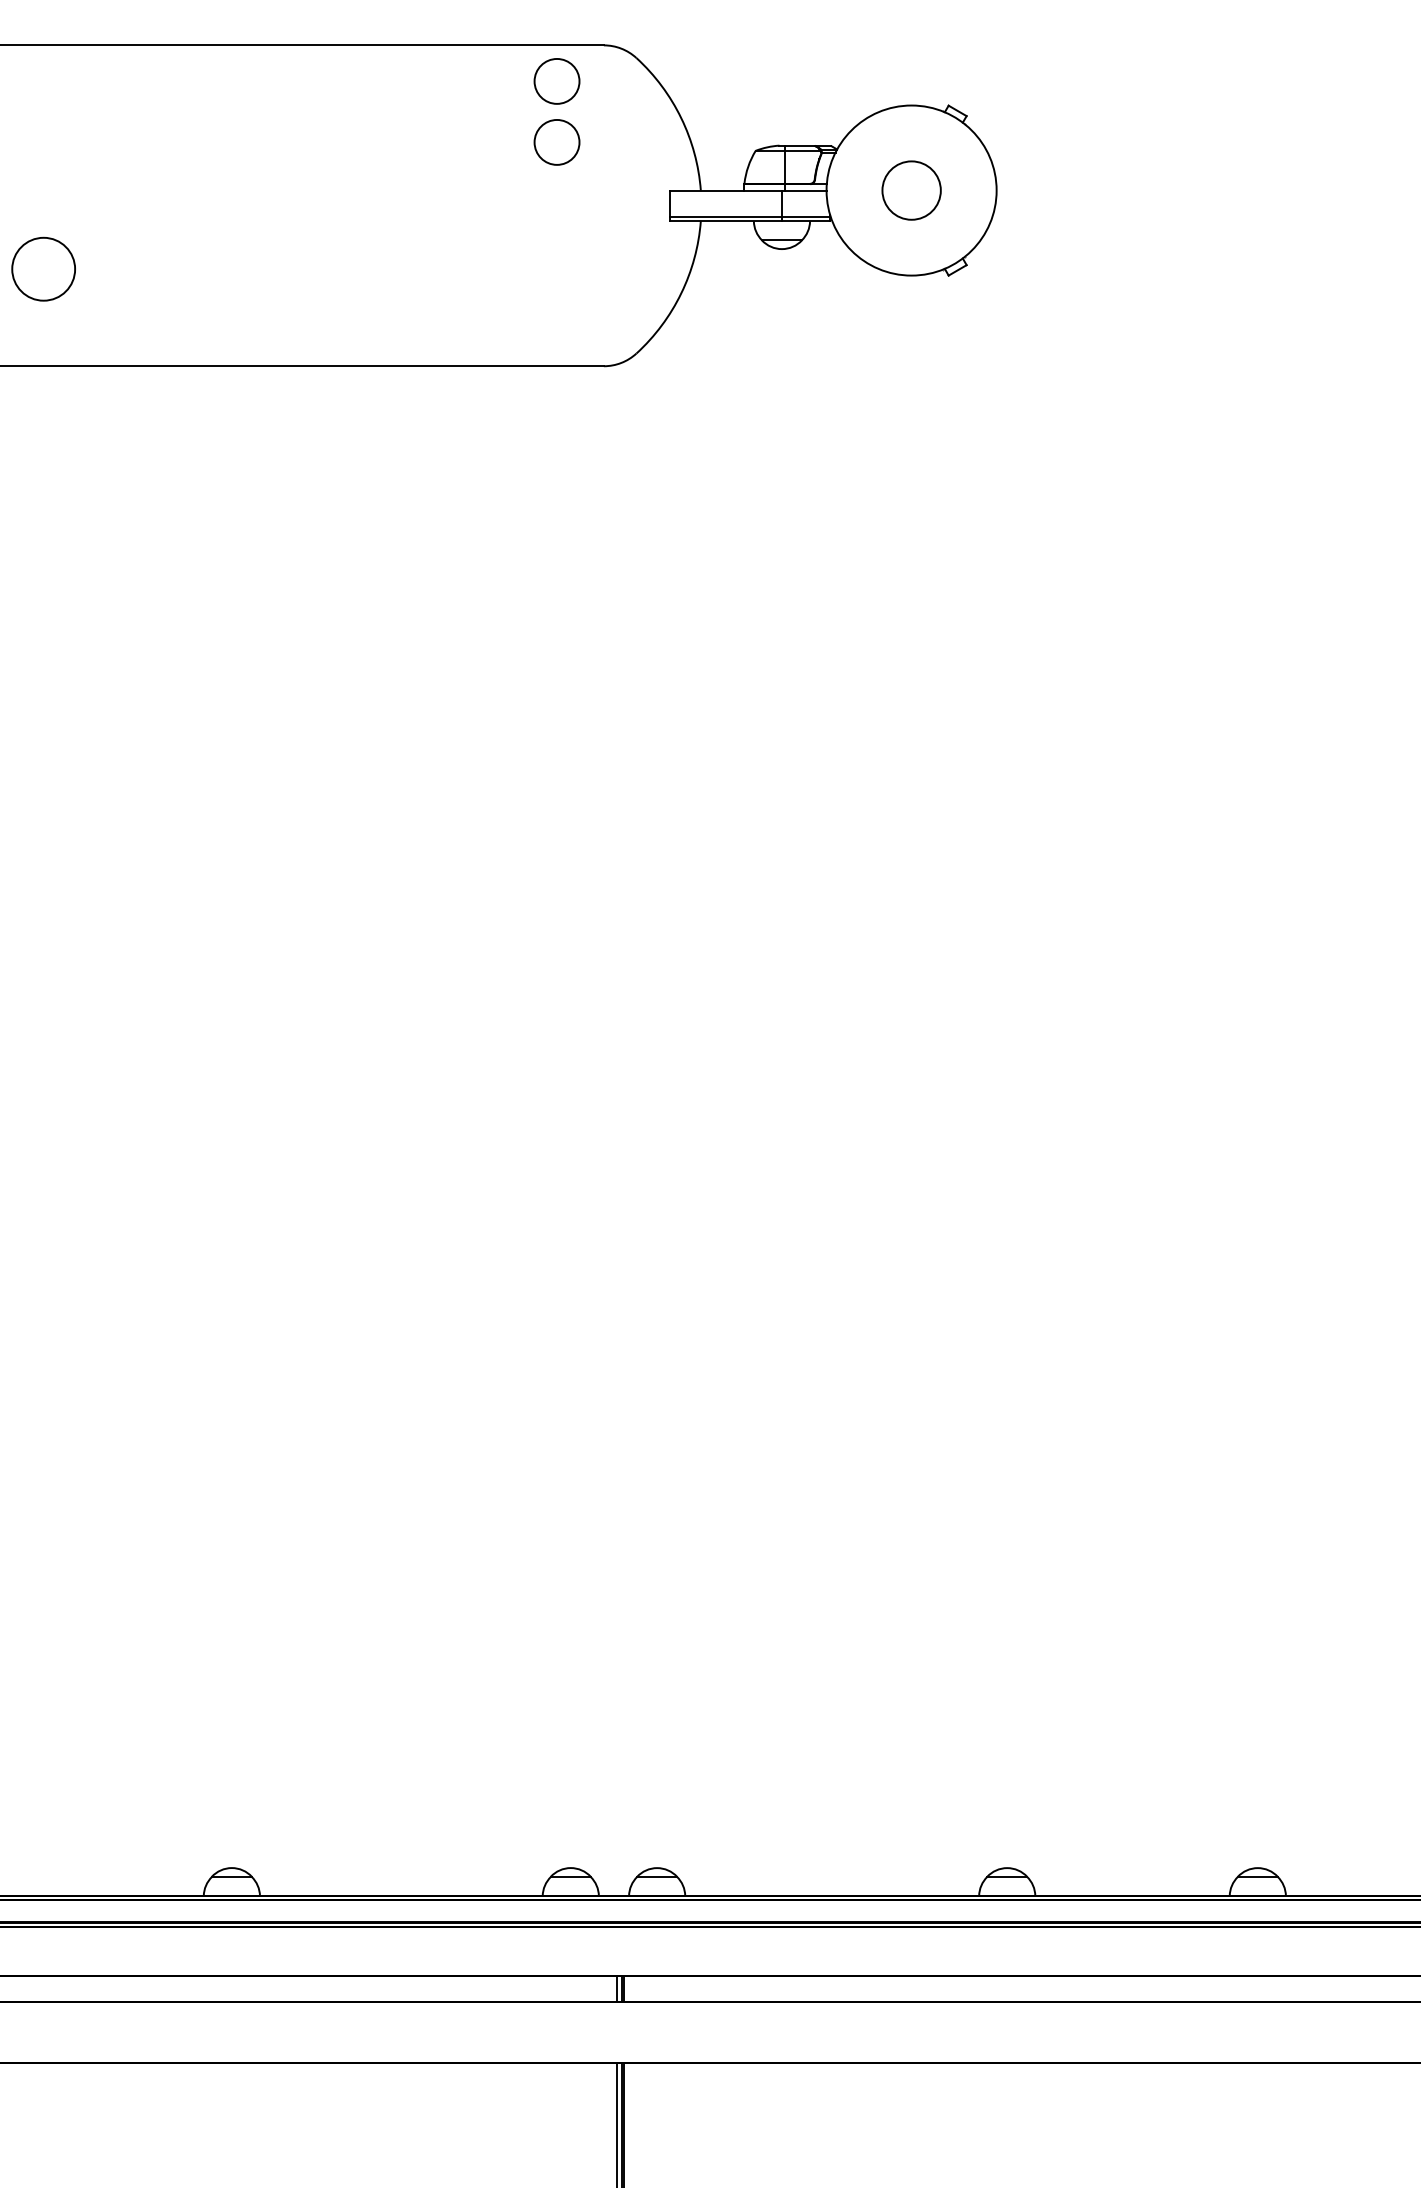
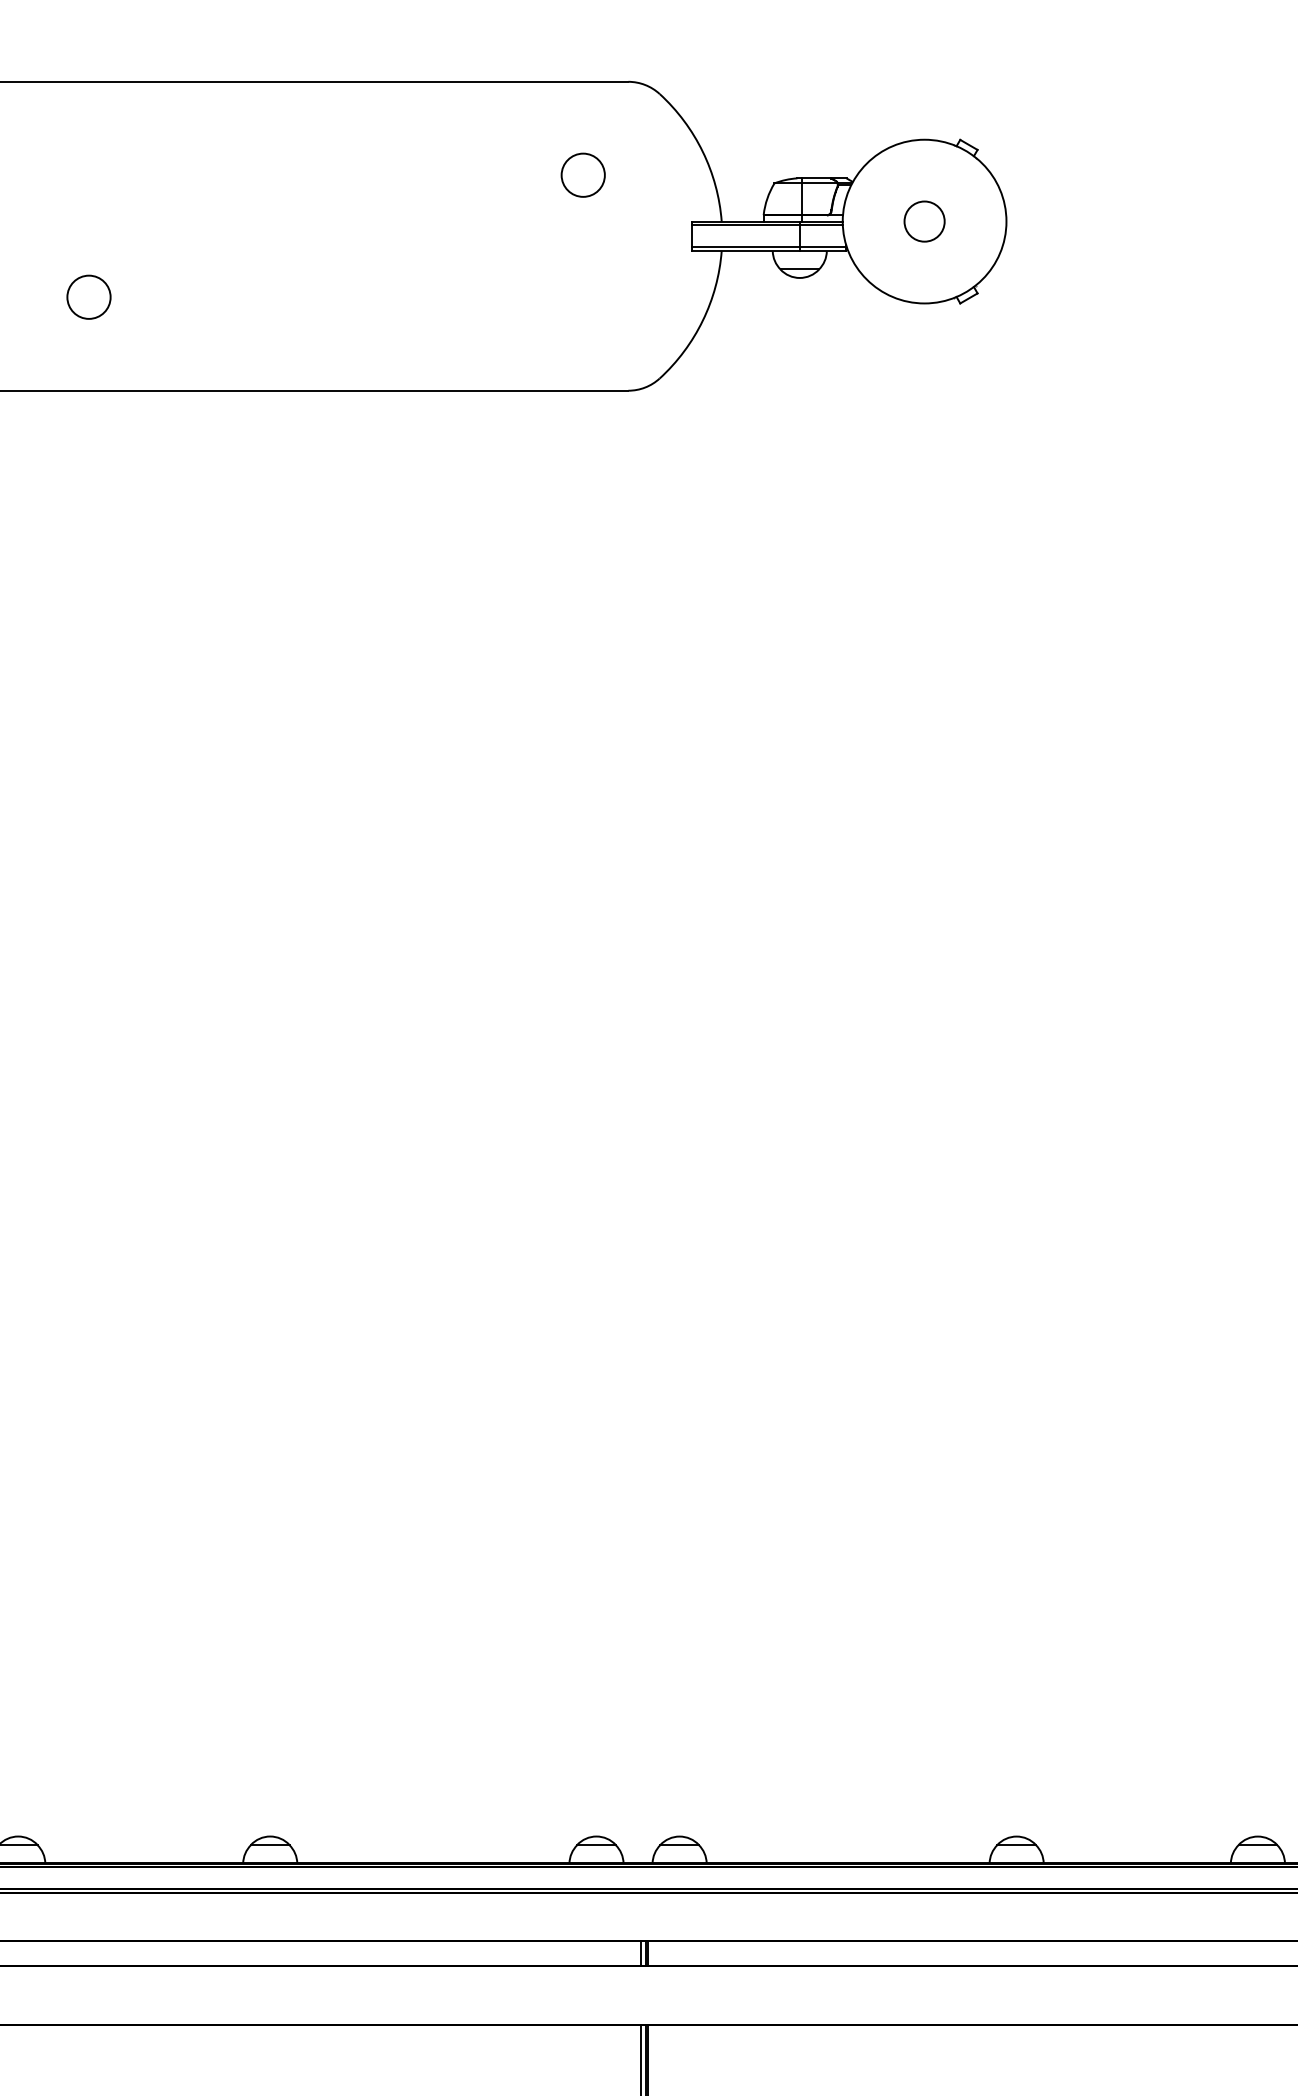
circle: (556, 81) -> (582, 116), removed
circle: (911, 190) -> (924, 221), size x0.71
line: (747, 194) -> (766, 225), added
circle: (43, 268) -> (88, 296), size x0.71

